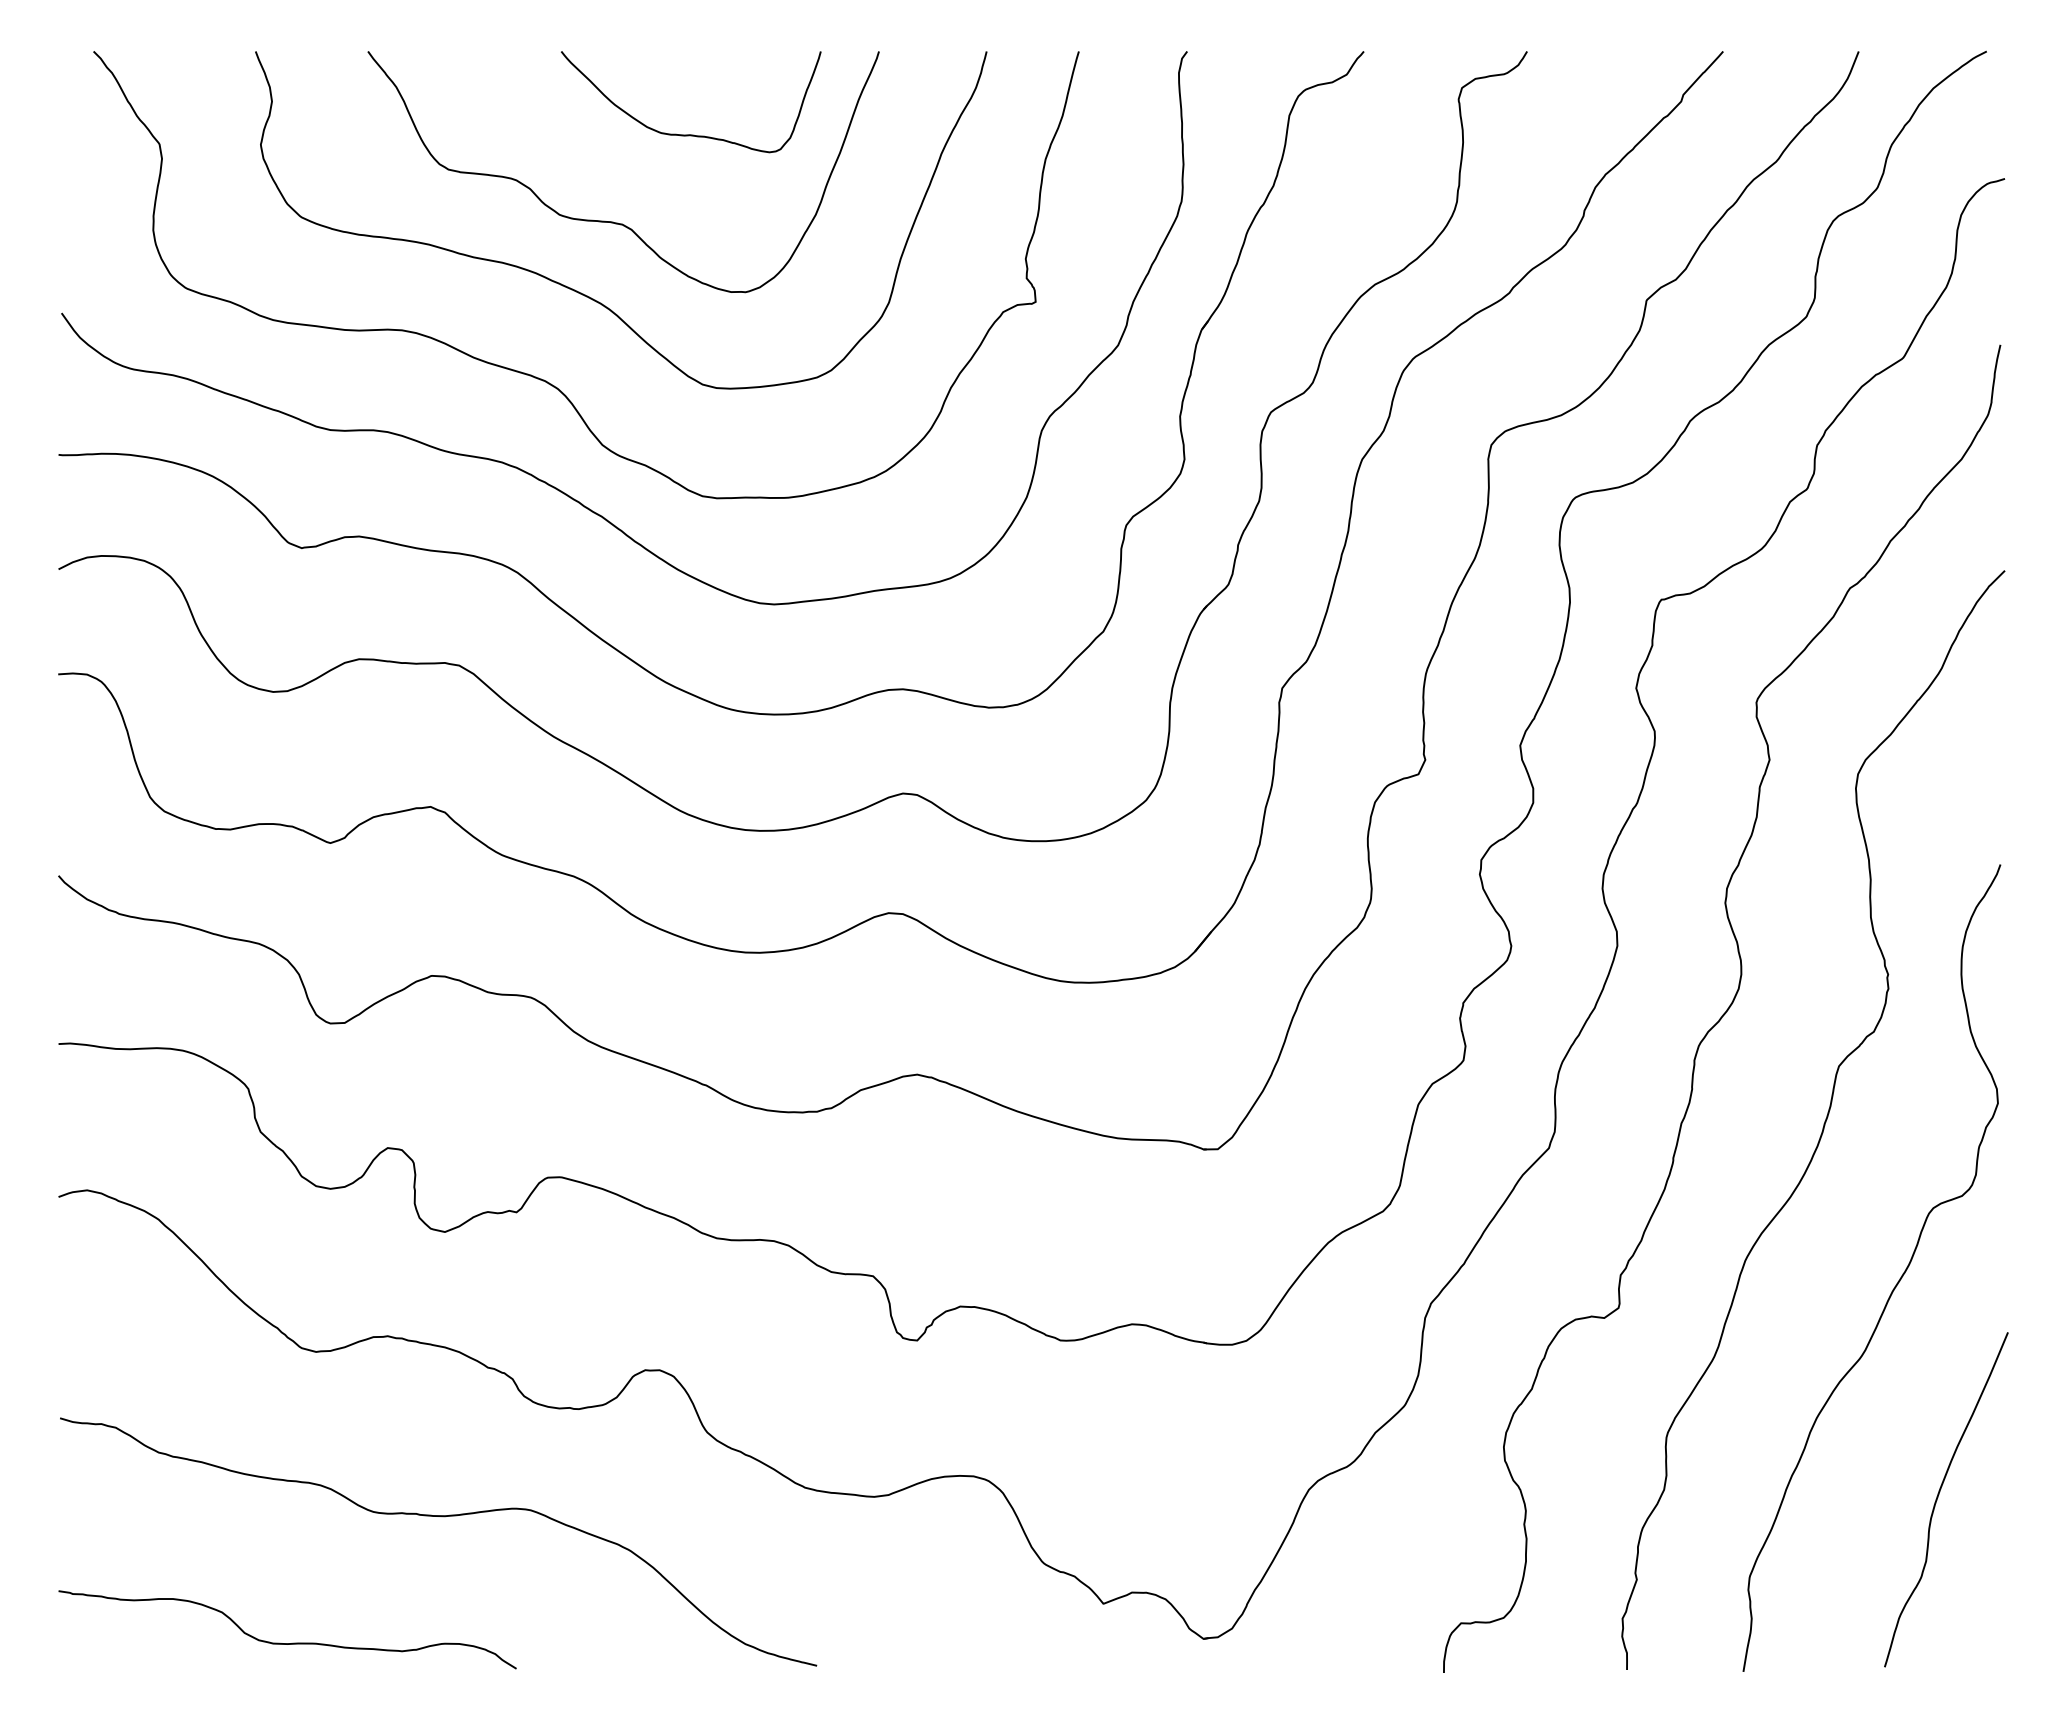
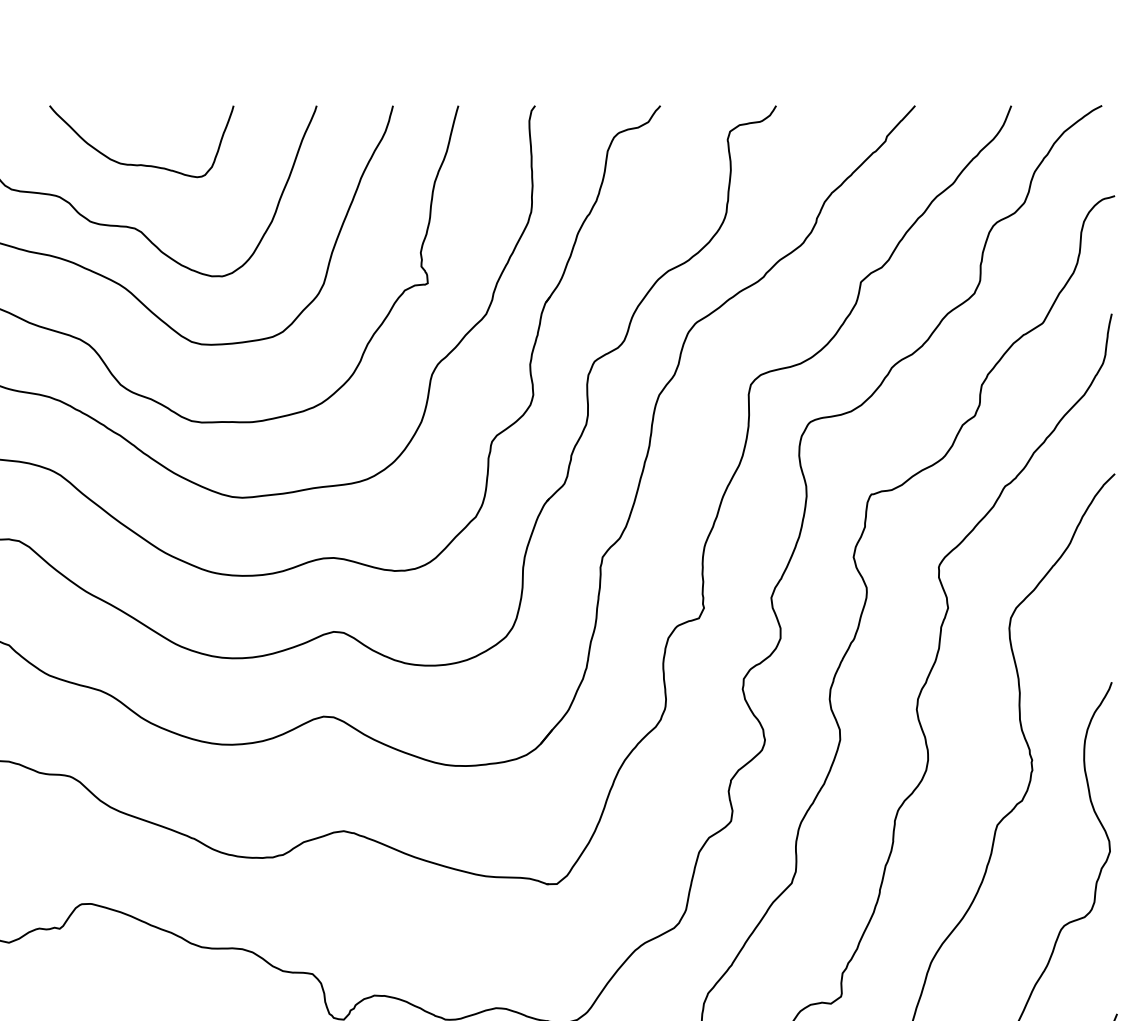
curve: (691, 134) -> (141, 164), moved

